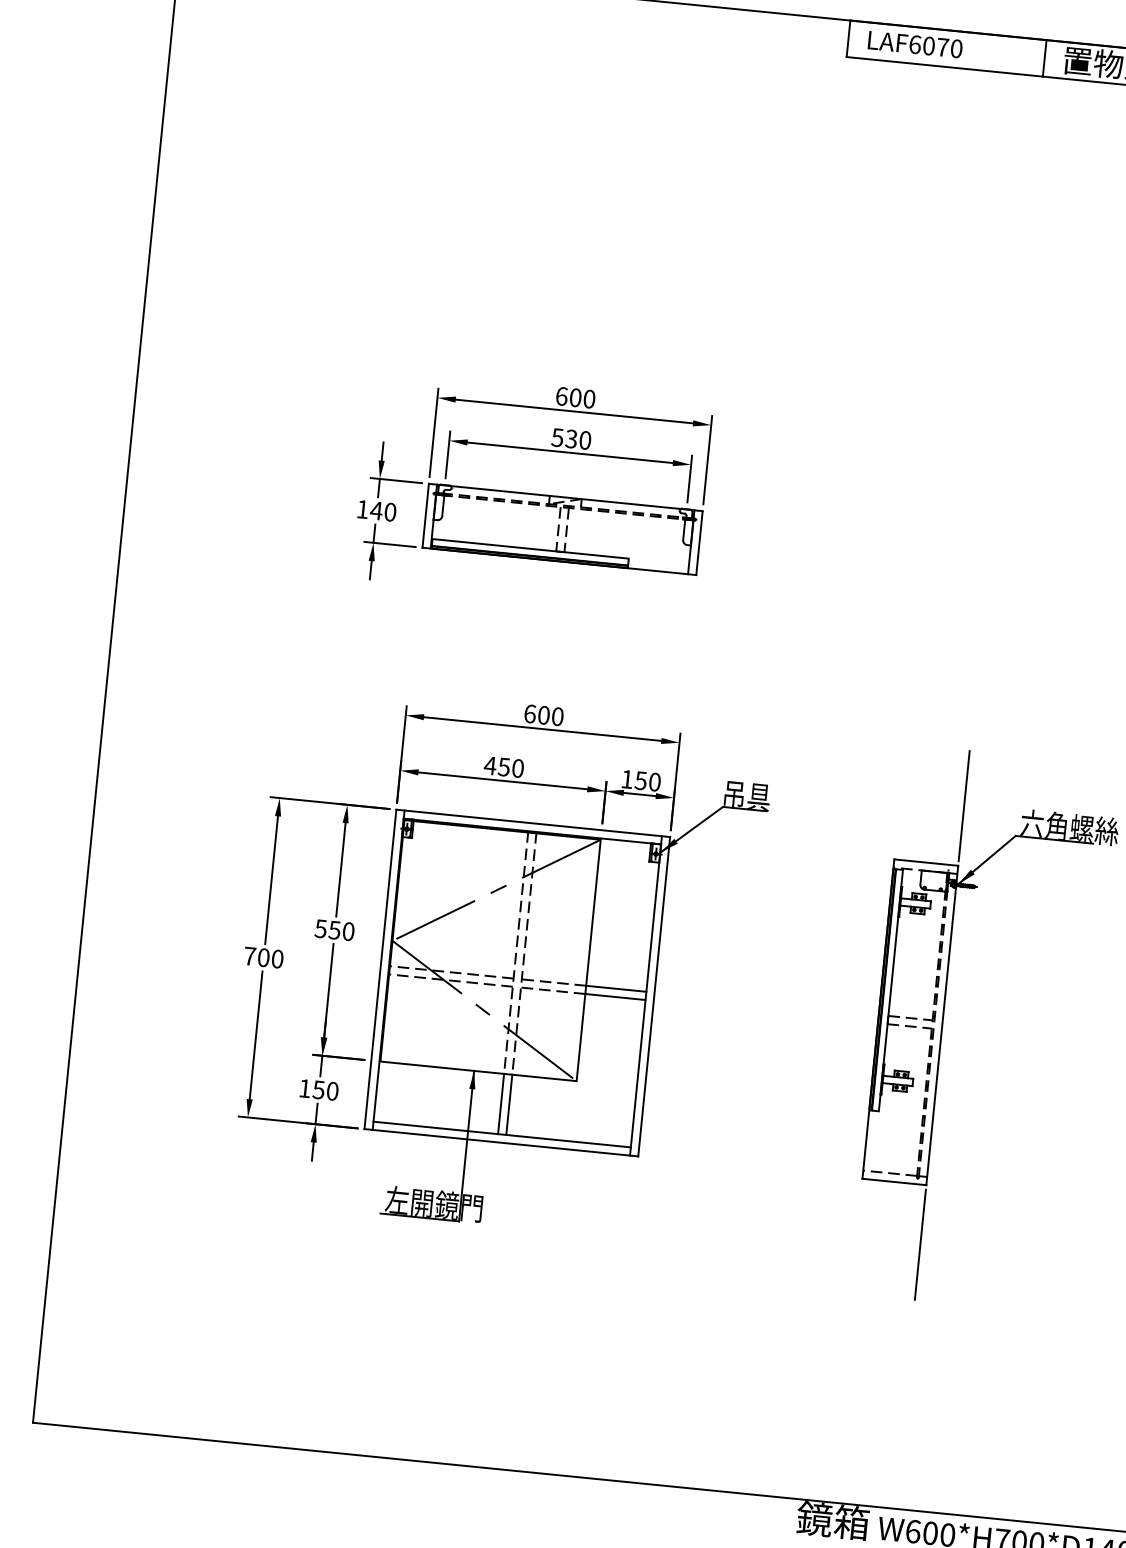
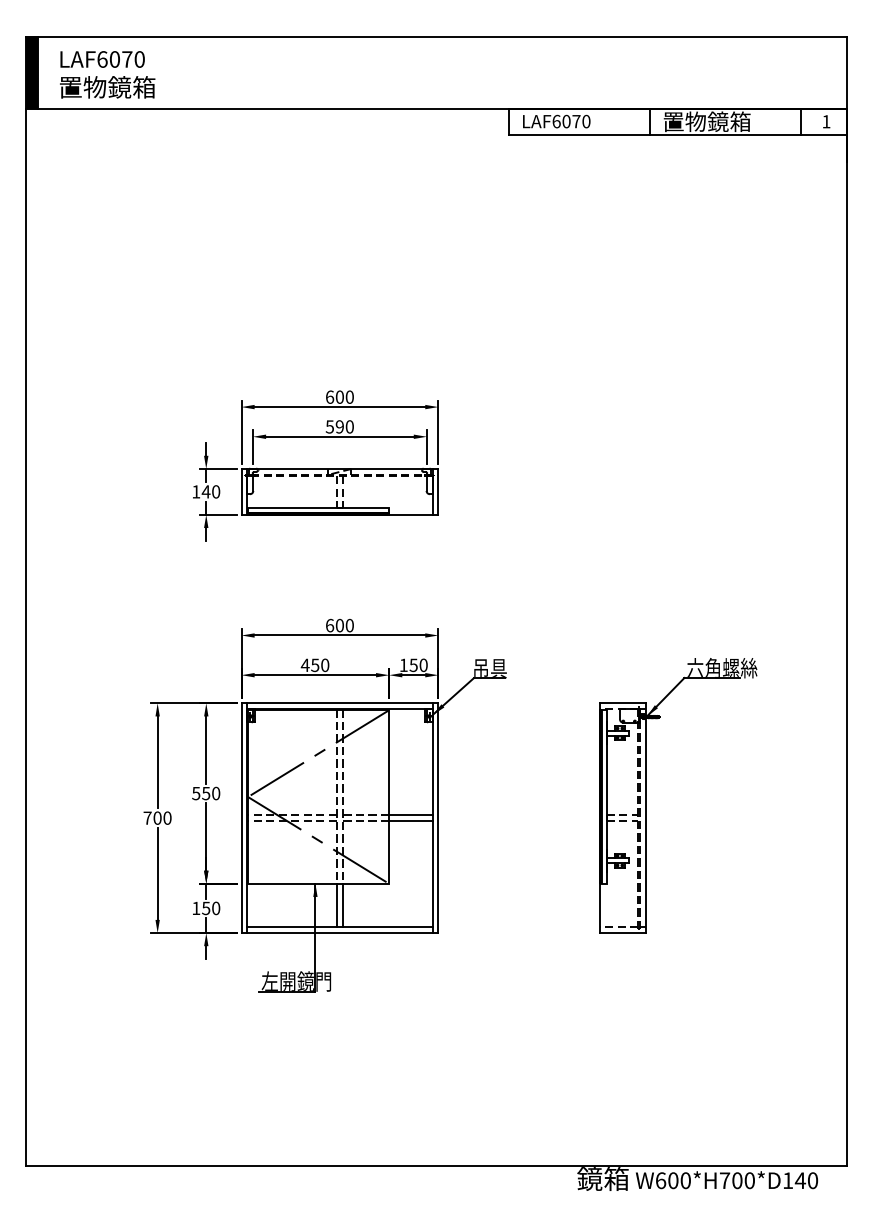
text: (571, 438) -> (339, 426), 530 -> 590
line: (964, 806) -> (645, 660), removed
line: (920, 1244) -> (645, 975), removed

